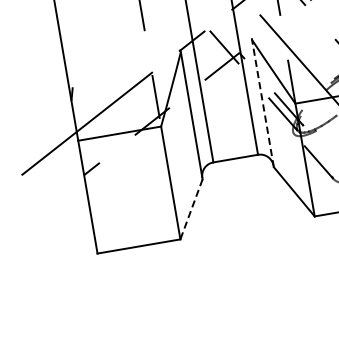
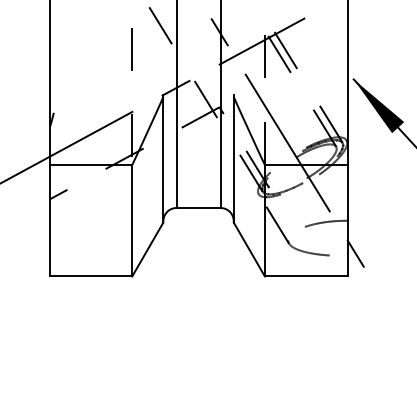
line: (262, 102) -> (233, 158), dashed -> solid
line: (191, 209) -> (147, 249), dashed -> solid

